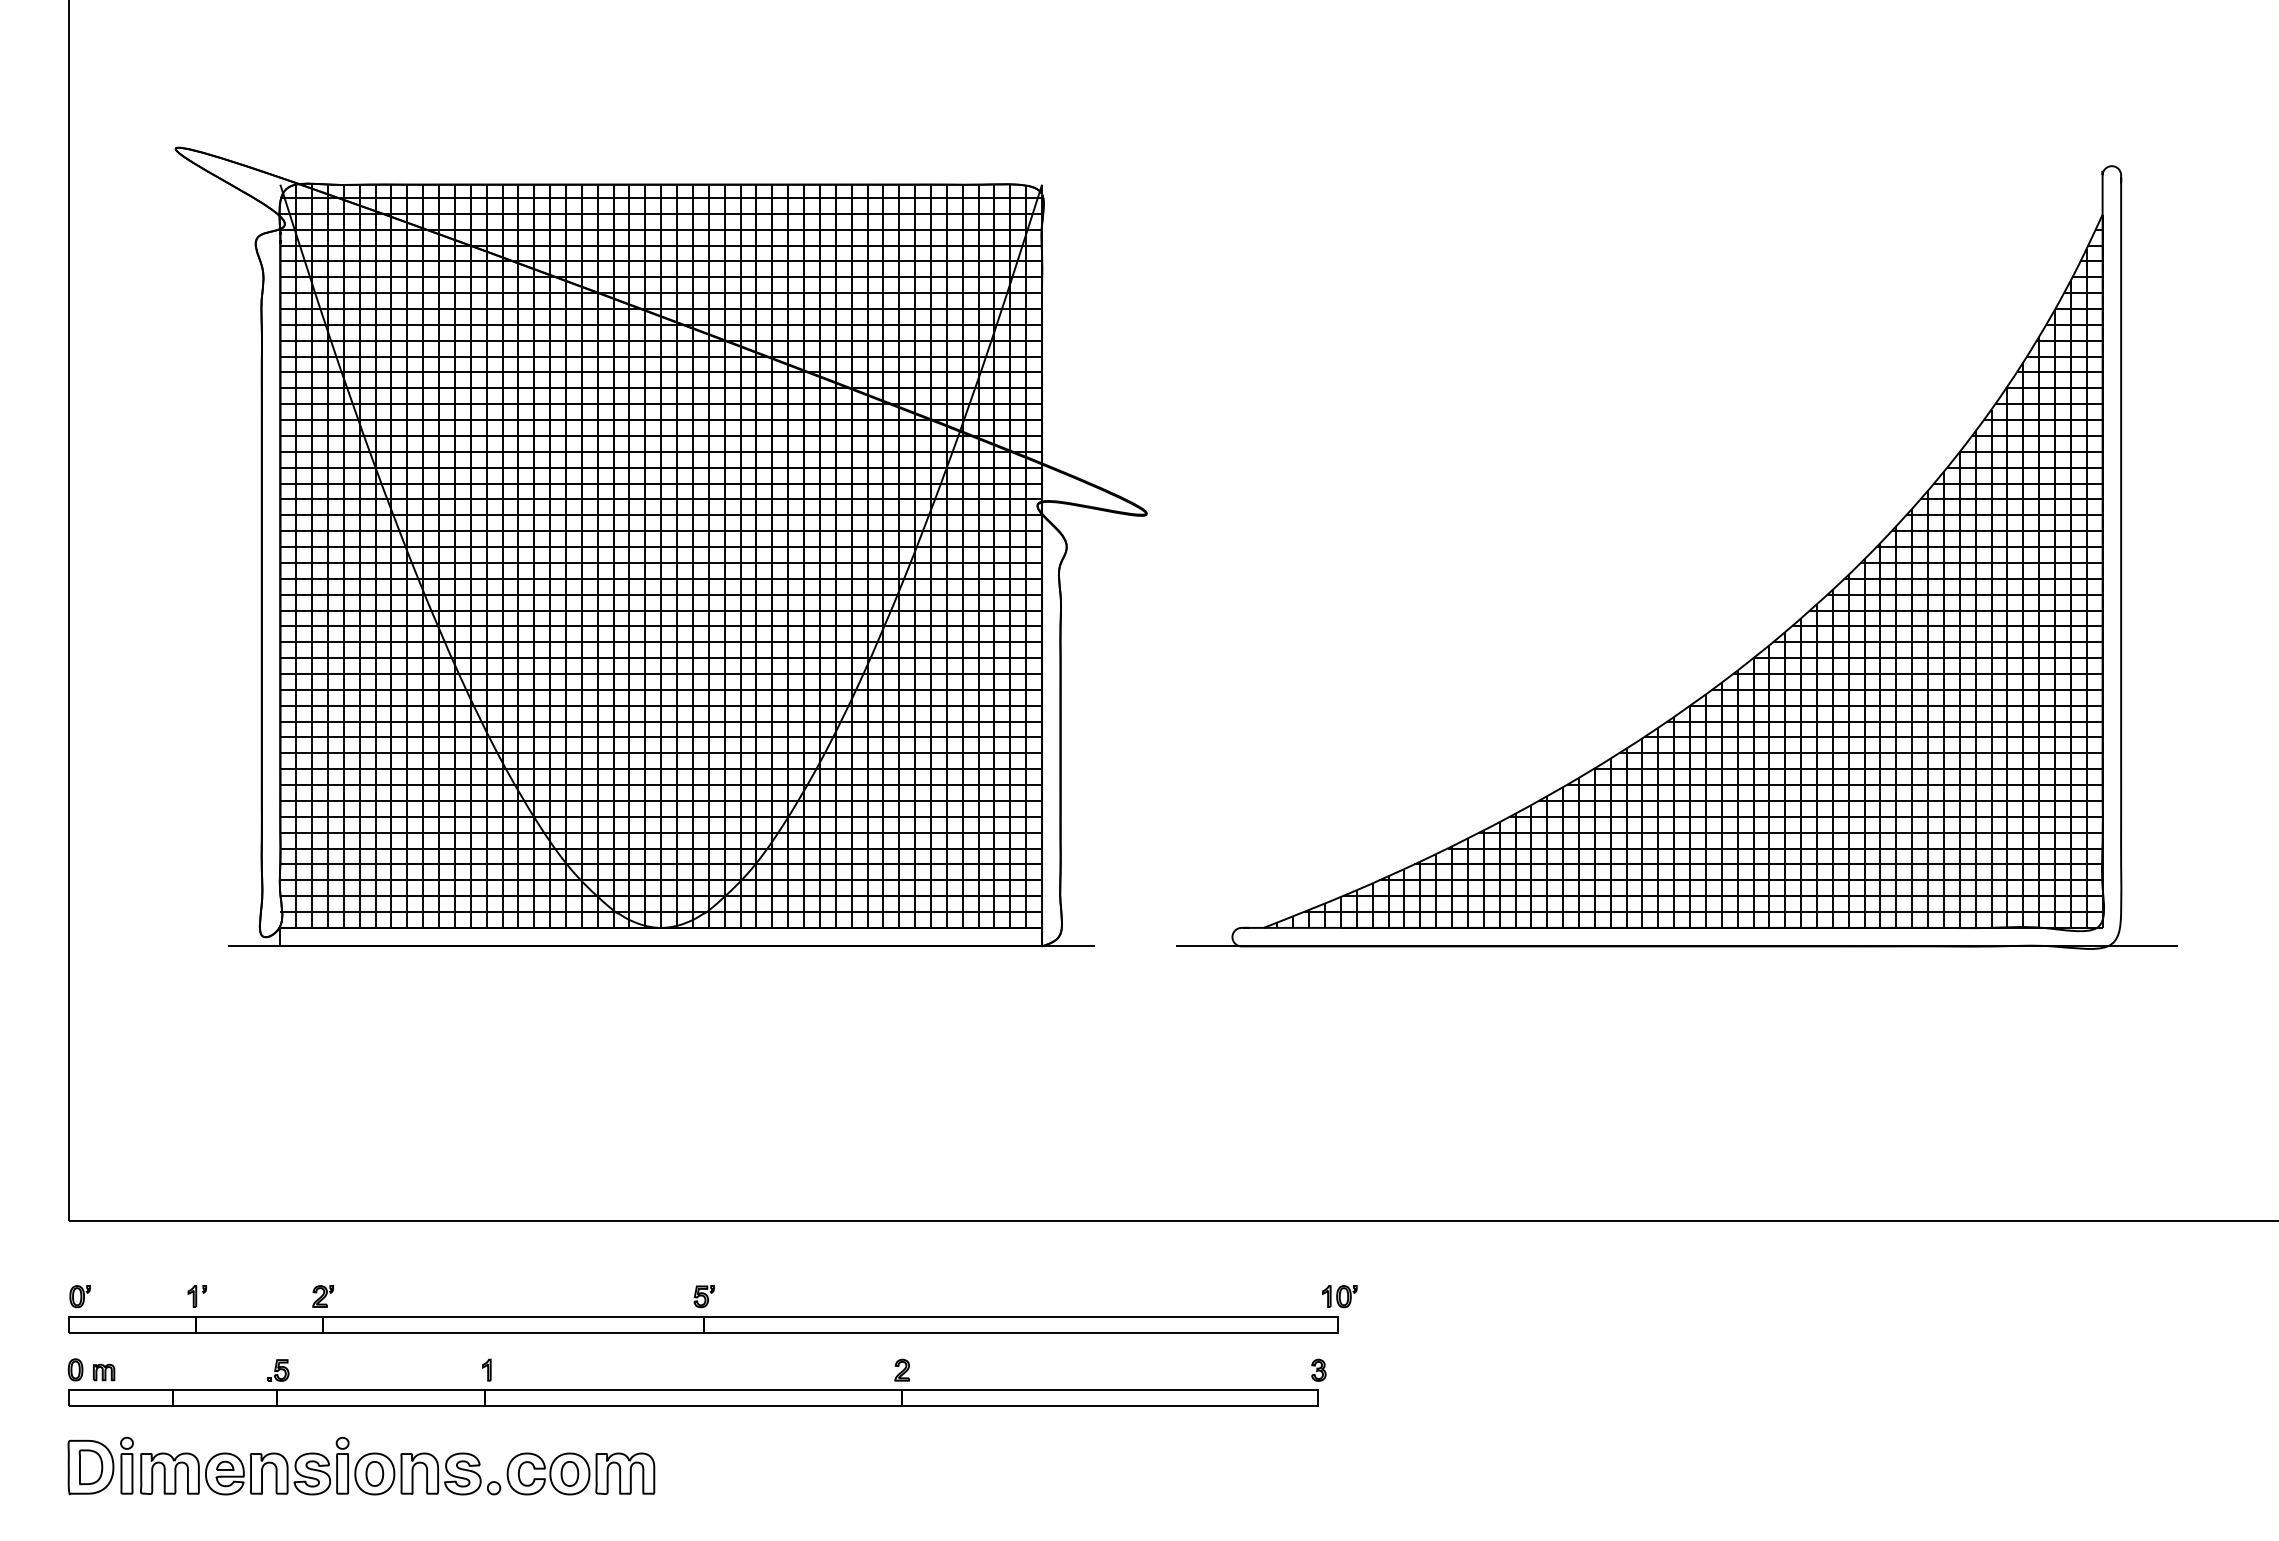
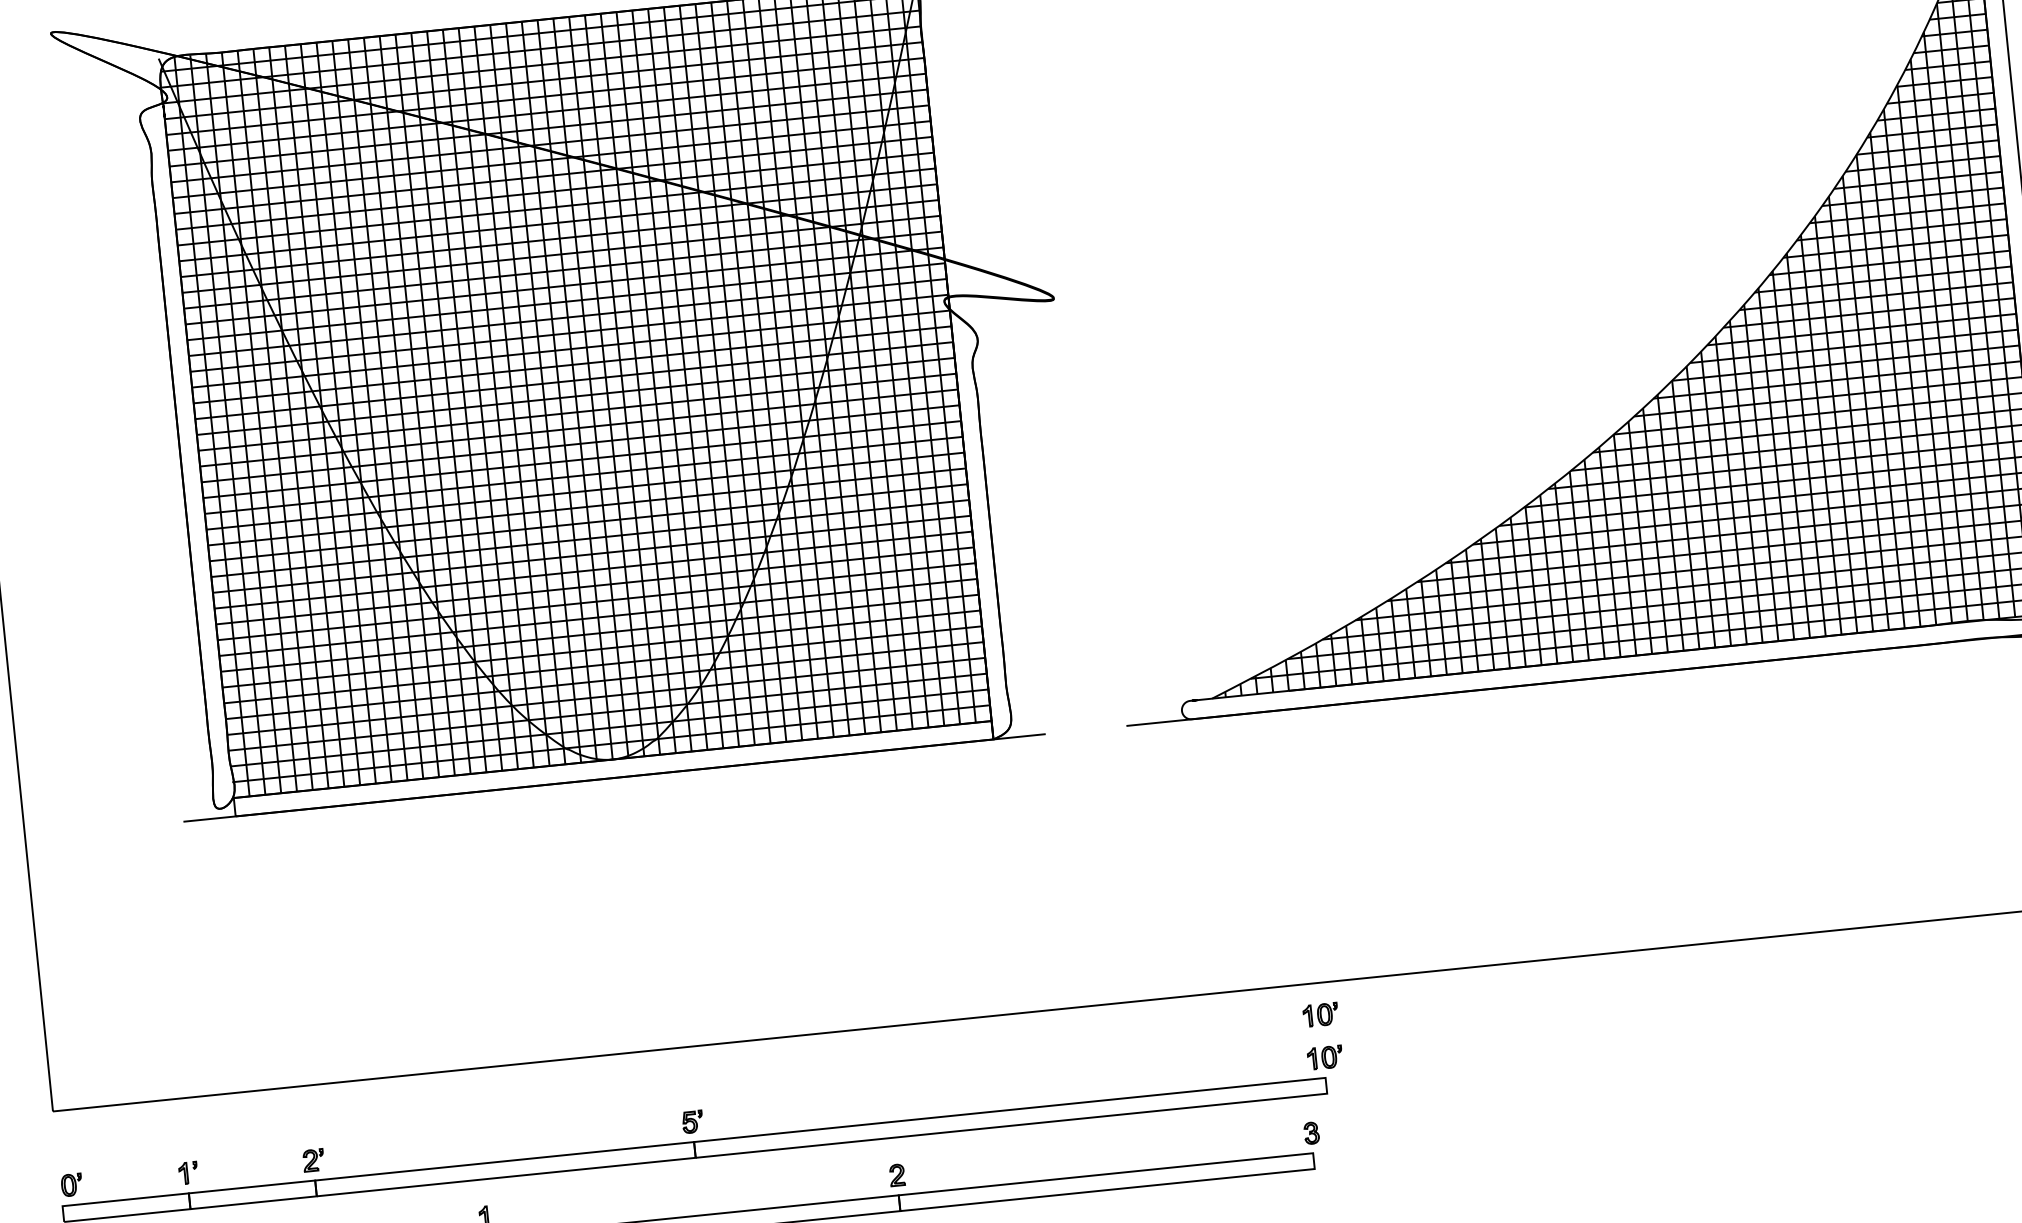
part: (1339, 1253) -> (1320, 1014), added

